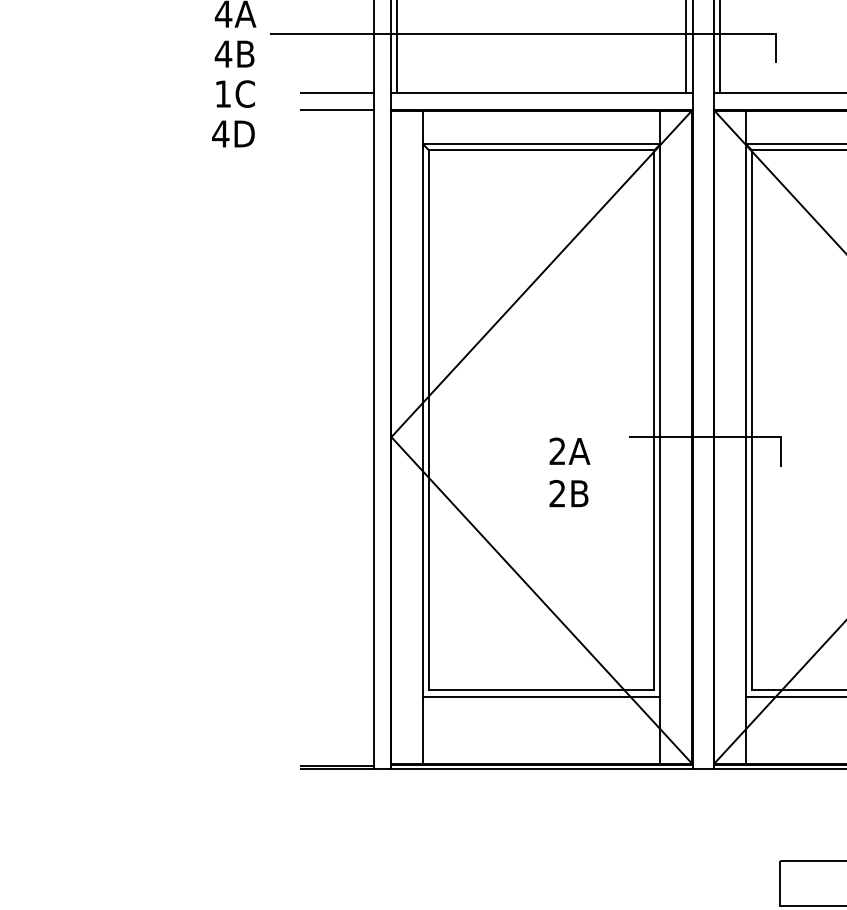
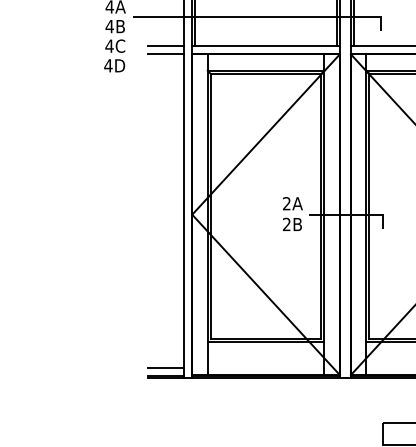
text: (222, 92) -> (109, 45), 1C -> 4C
text: (569, 471) -> (292, 213), moved
line: (336, 750) -> (165, 368), added

